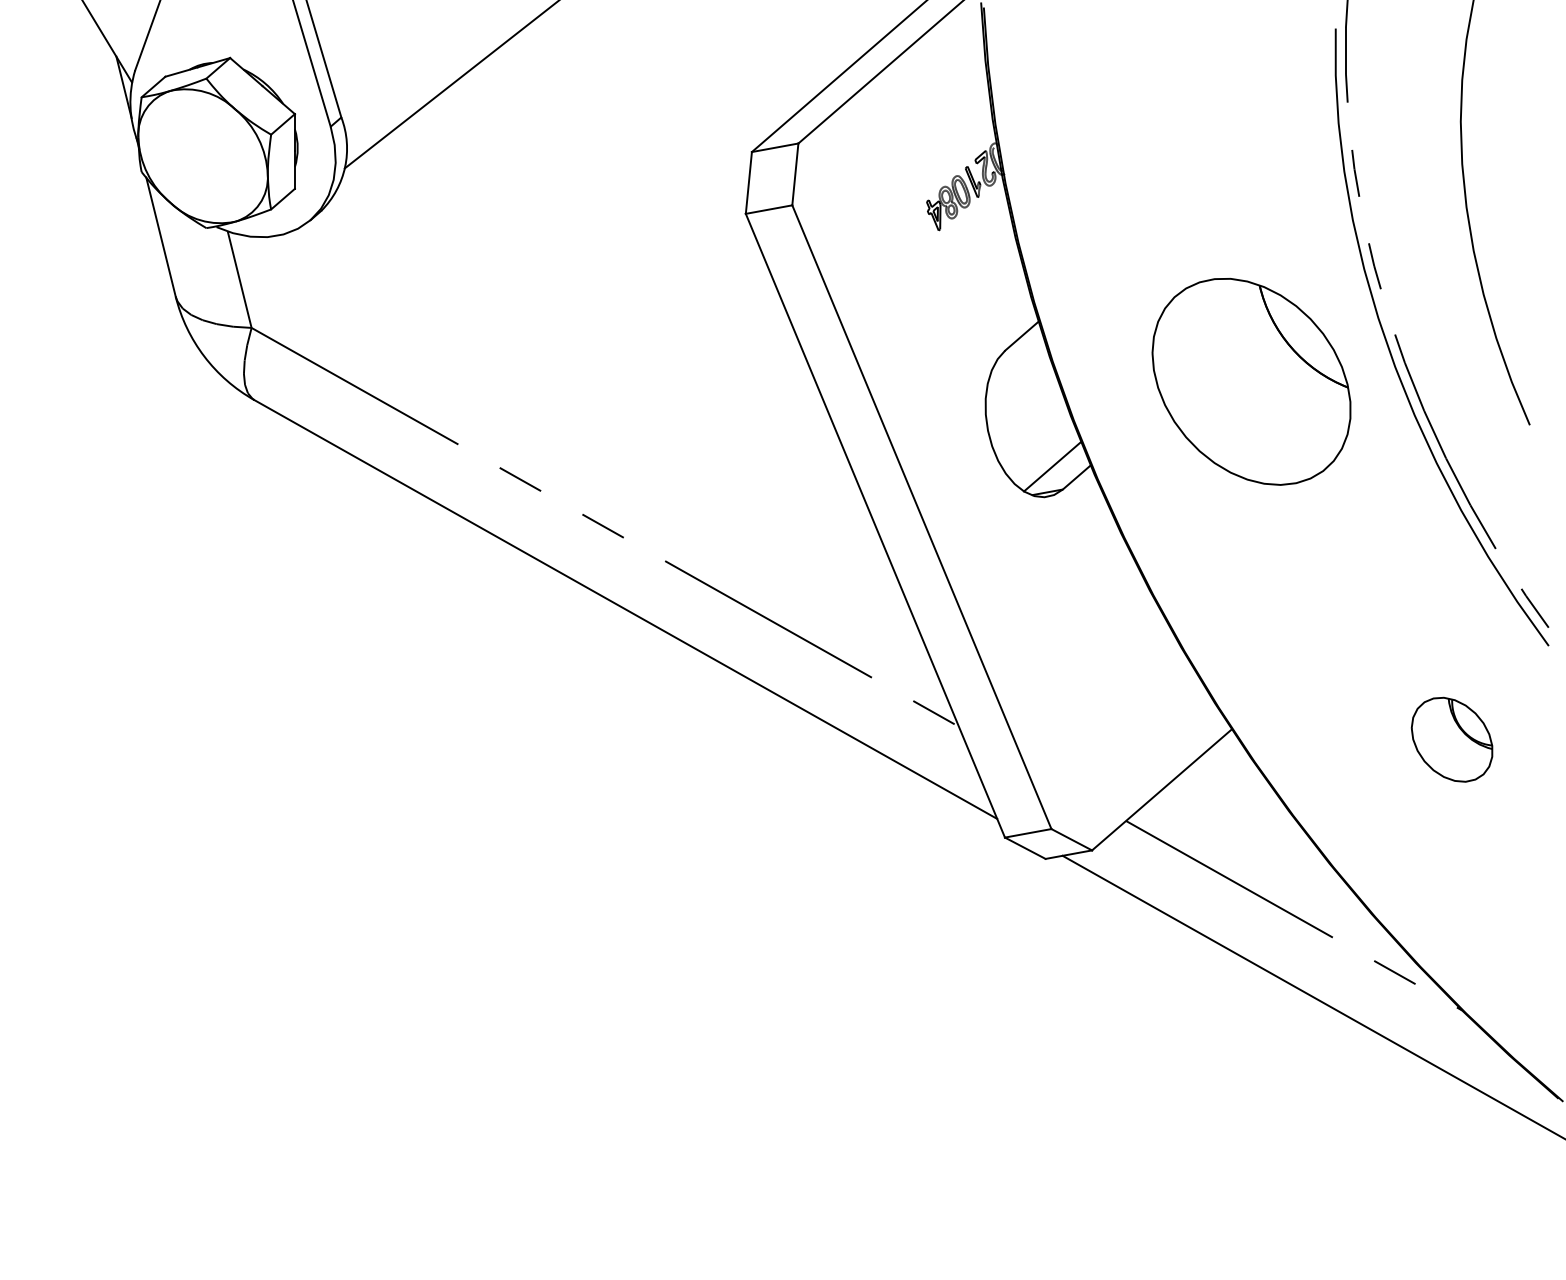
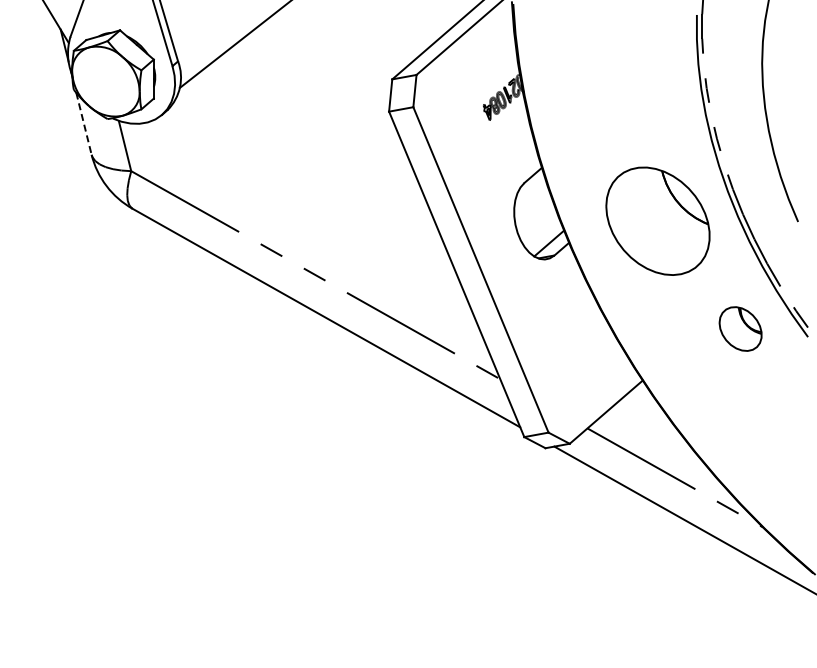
line: (162, 238) -> (84, 124), solid -> dashed
part: (1250, 380) -> (657, 220), moved
part: (1451, 738) -> (740, 328), moved

